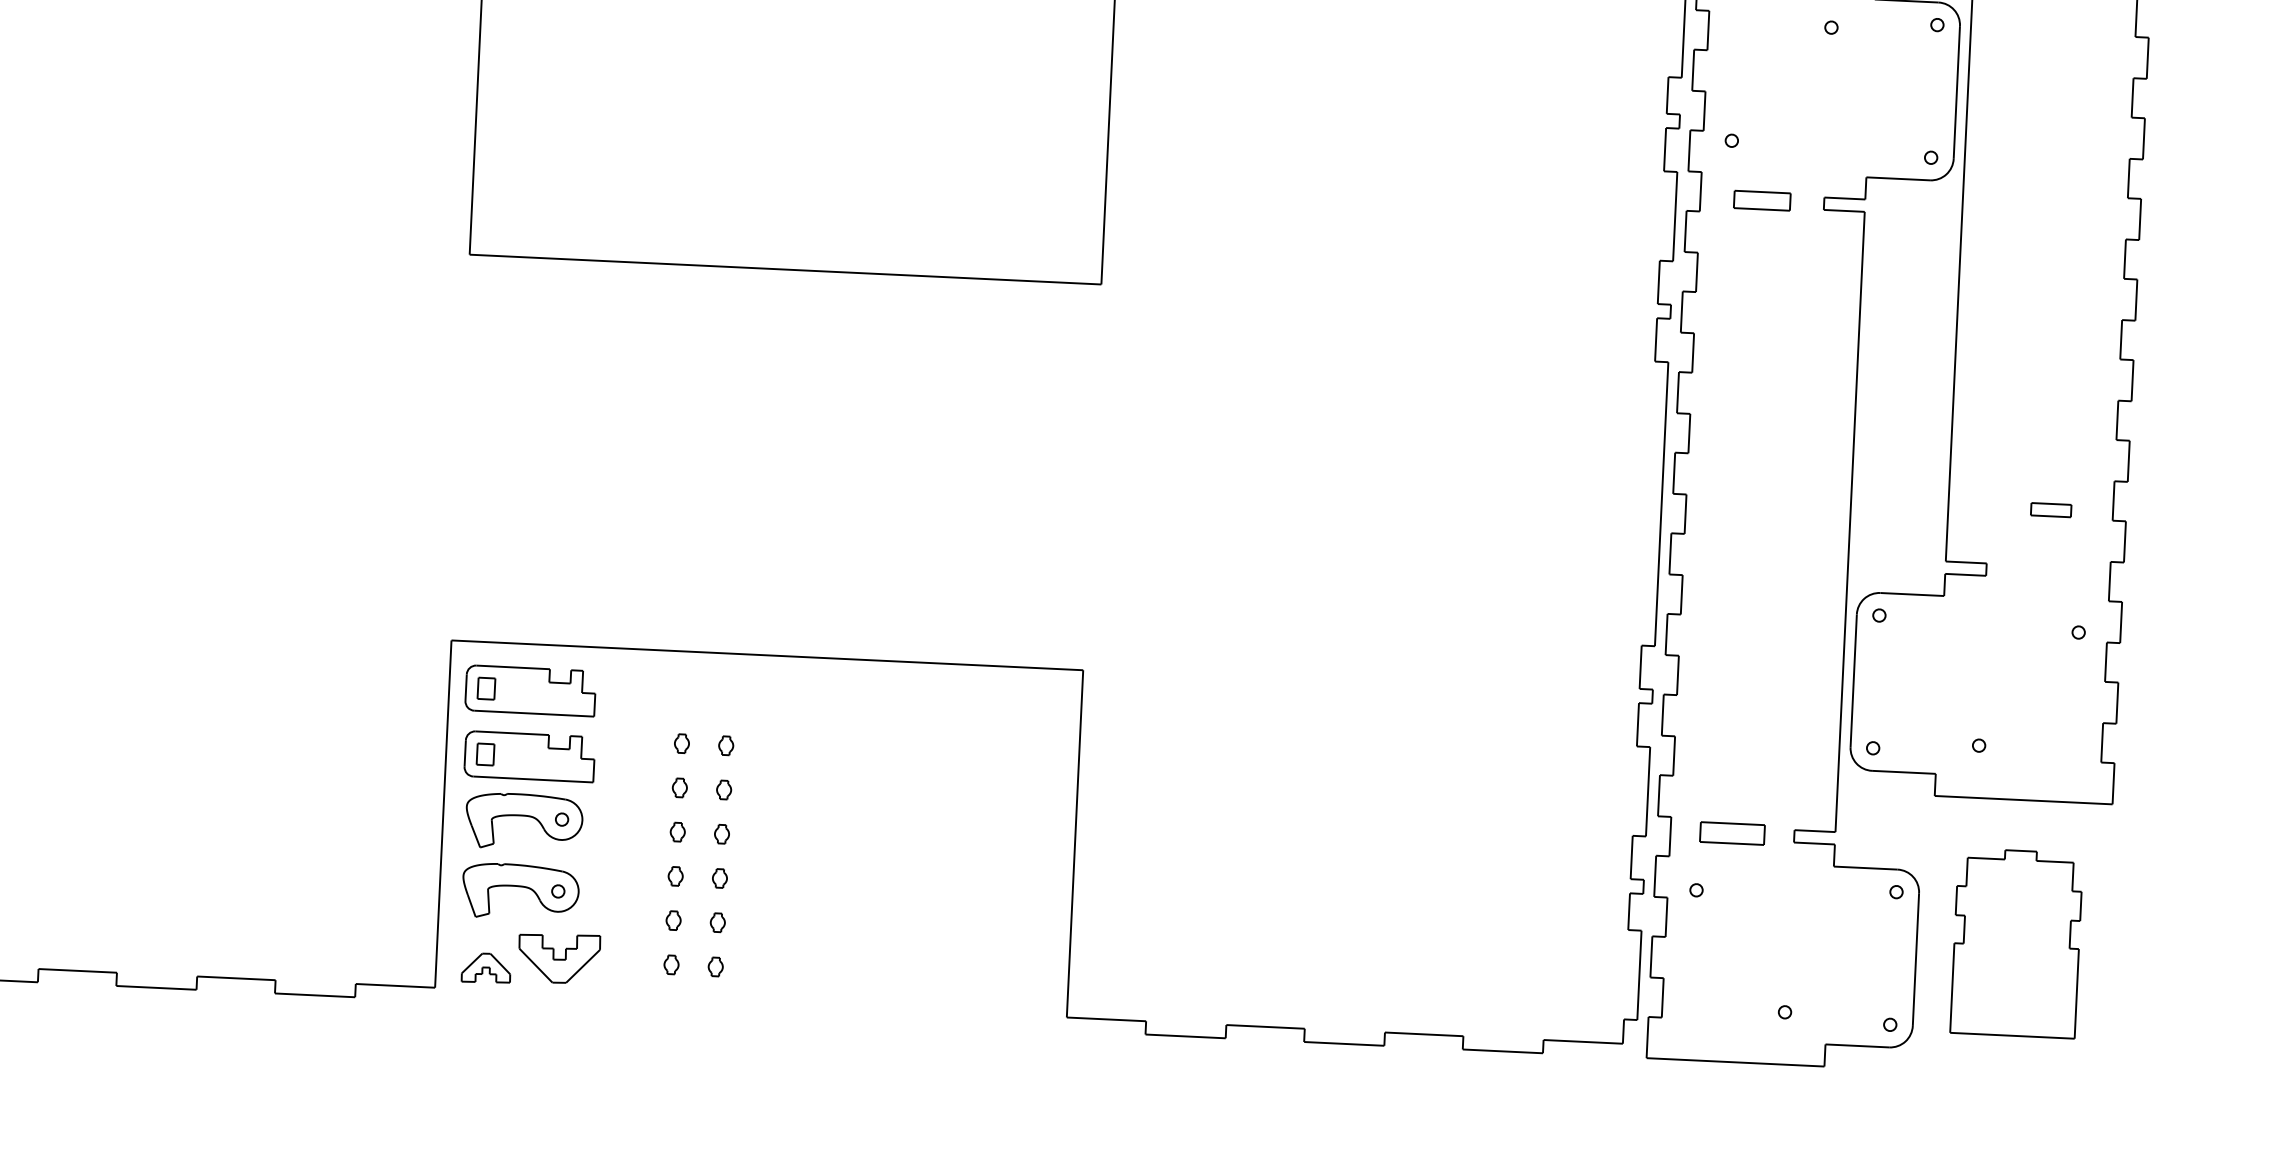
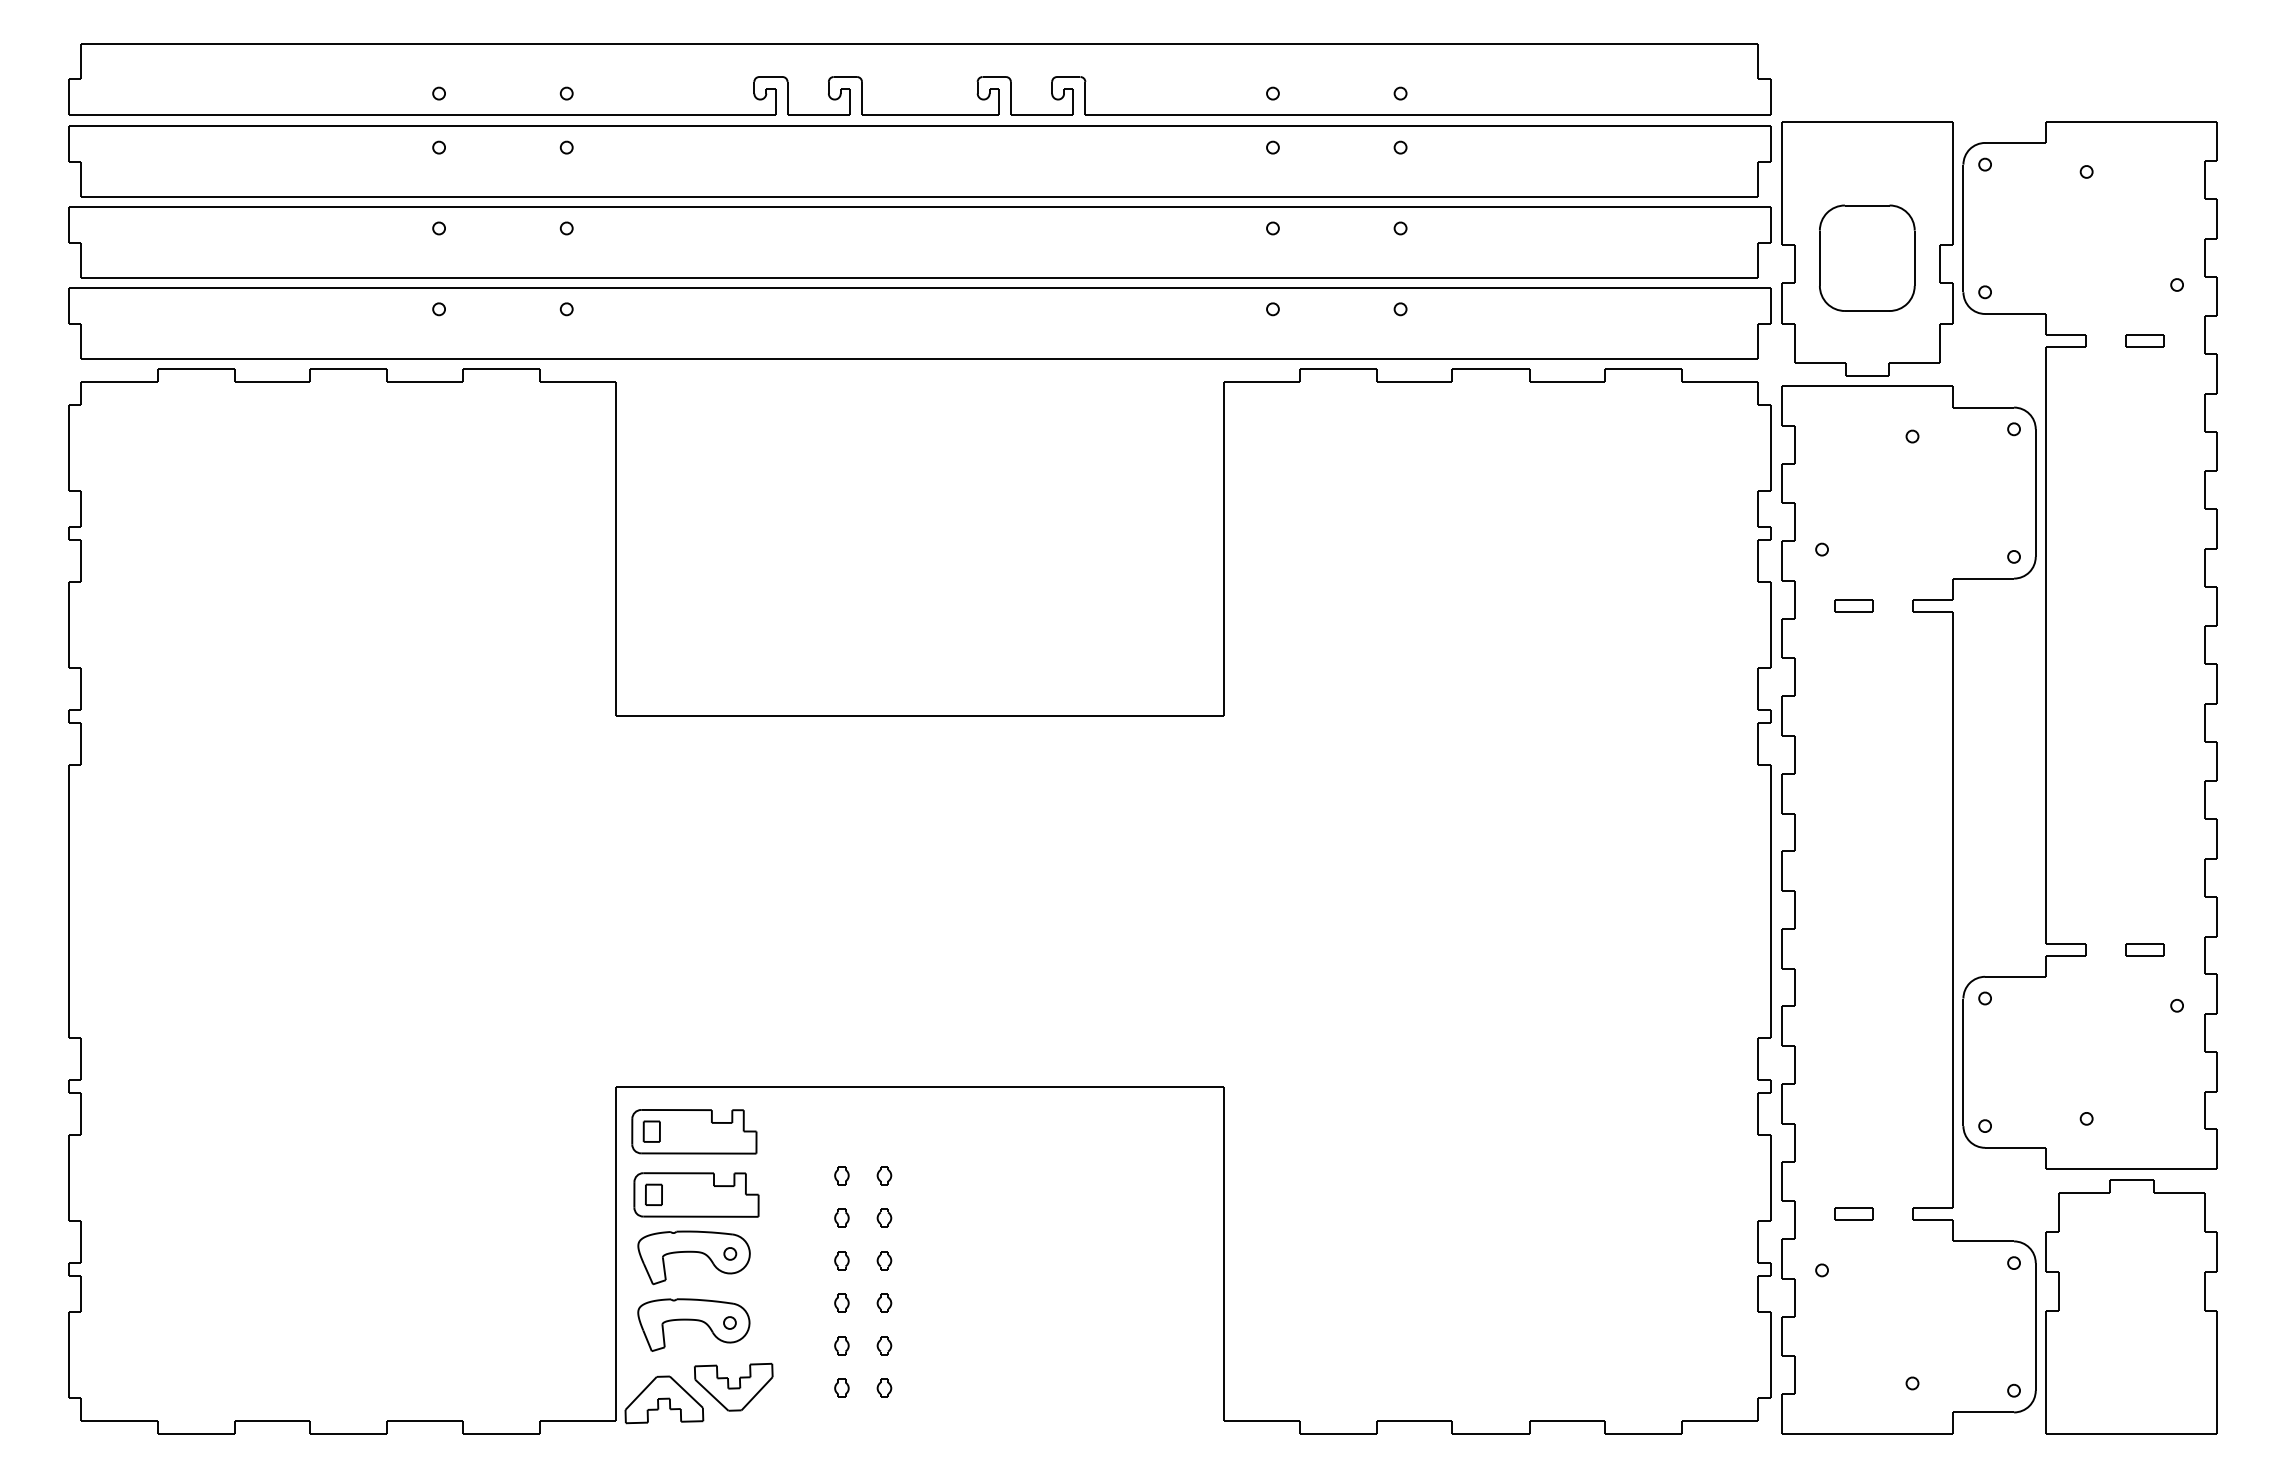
part: (1761, 200) -> (1853, 605), size x0.71
part: (2050, 510) -> (2144, 949), moved
part: (1731, 832) -> (1853, 1213), size x0.62
part: (2016, 943) -> (2131, 1306), size x1.43
part: (486, 967) -> (664, 1399), size x1.67

